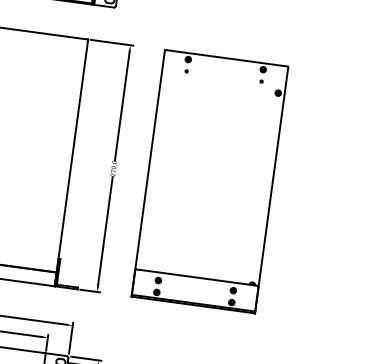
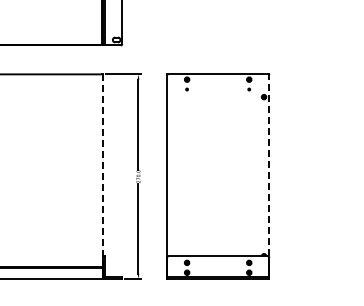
line: (71, 162) -> (103, 176), solid -> dashed
line: (272, 182) -> (269, 170), solid -> dashed

